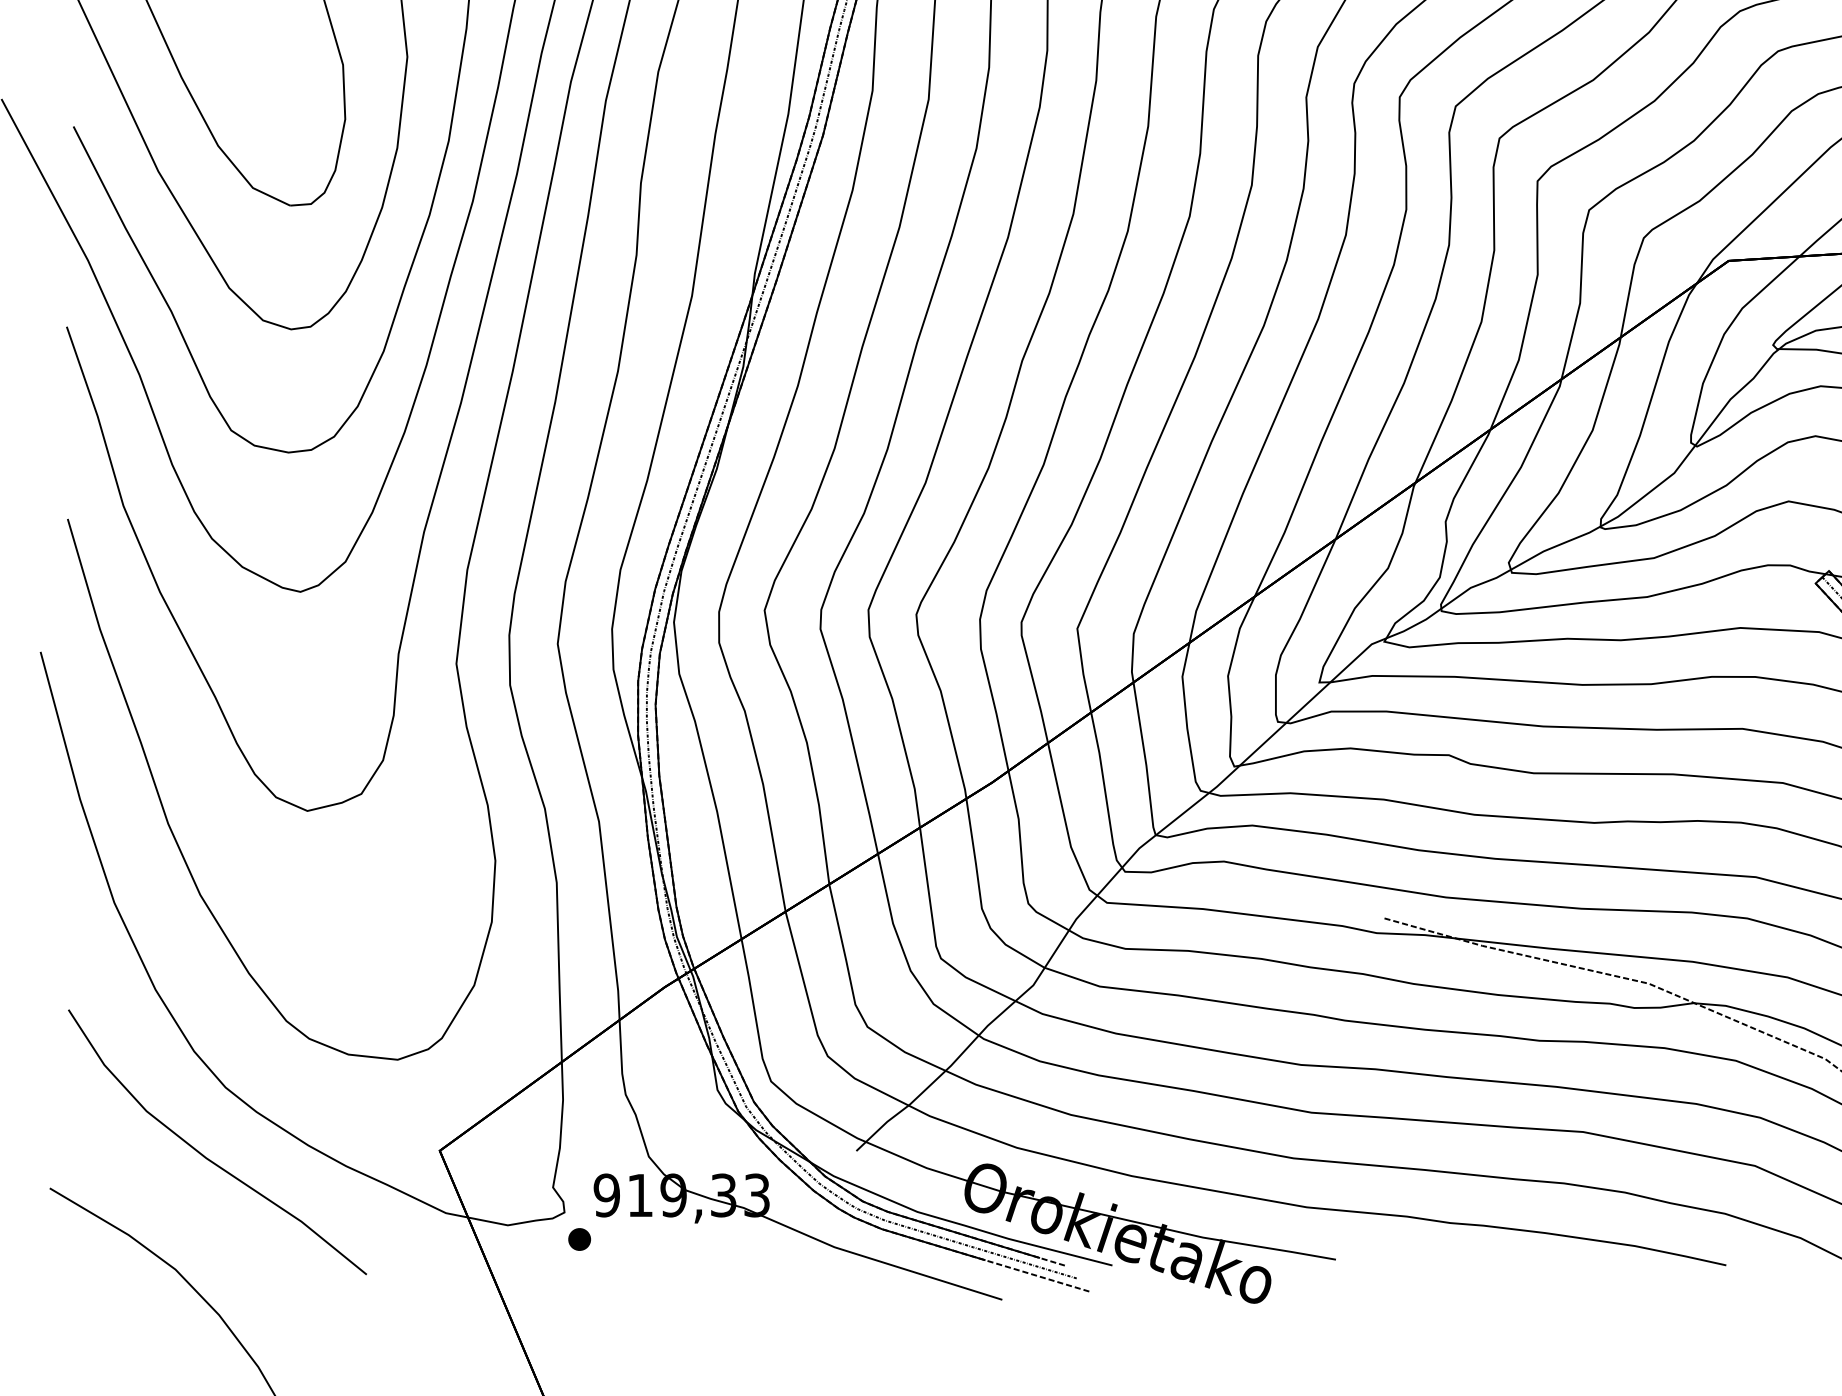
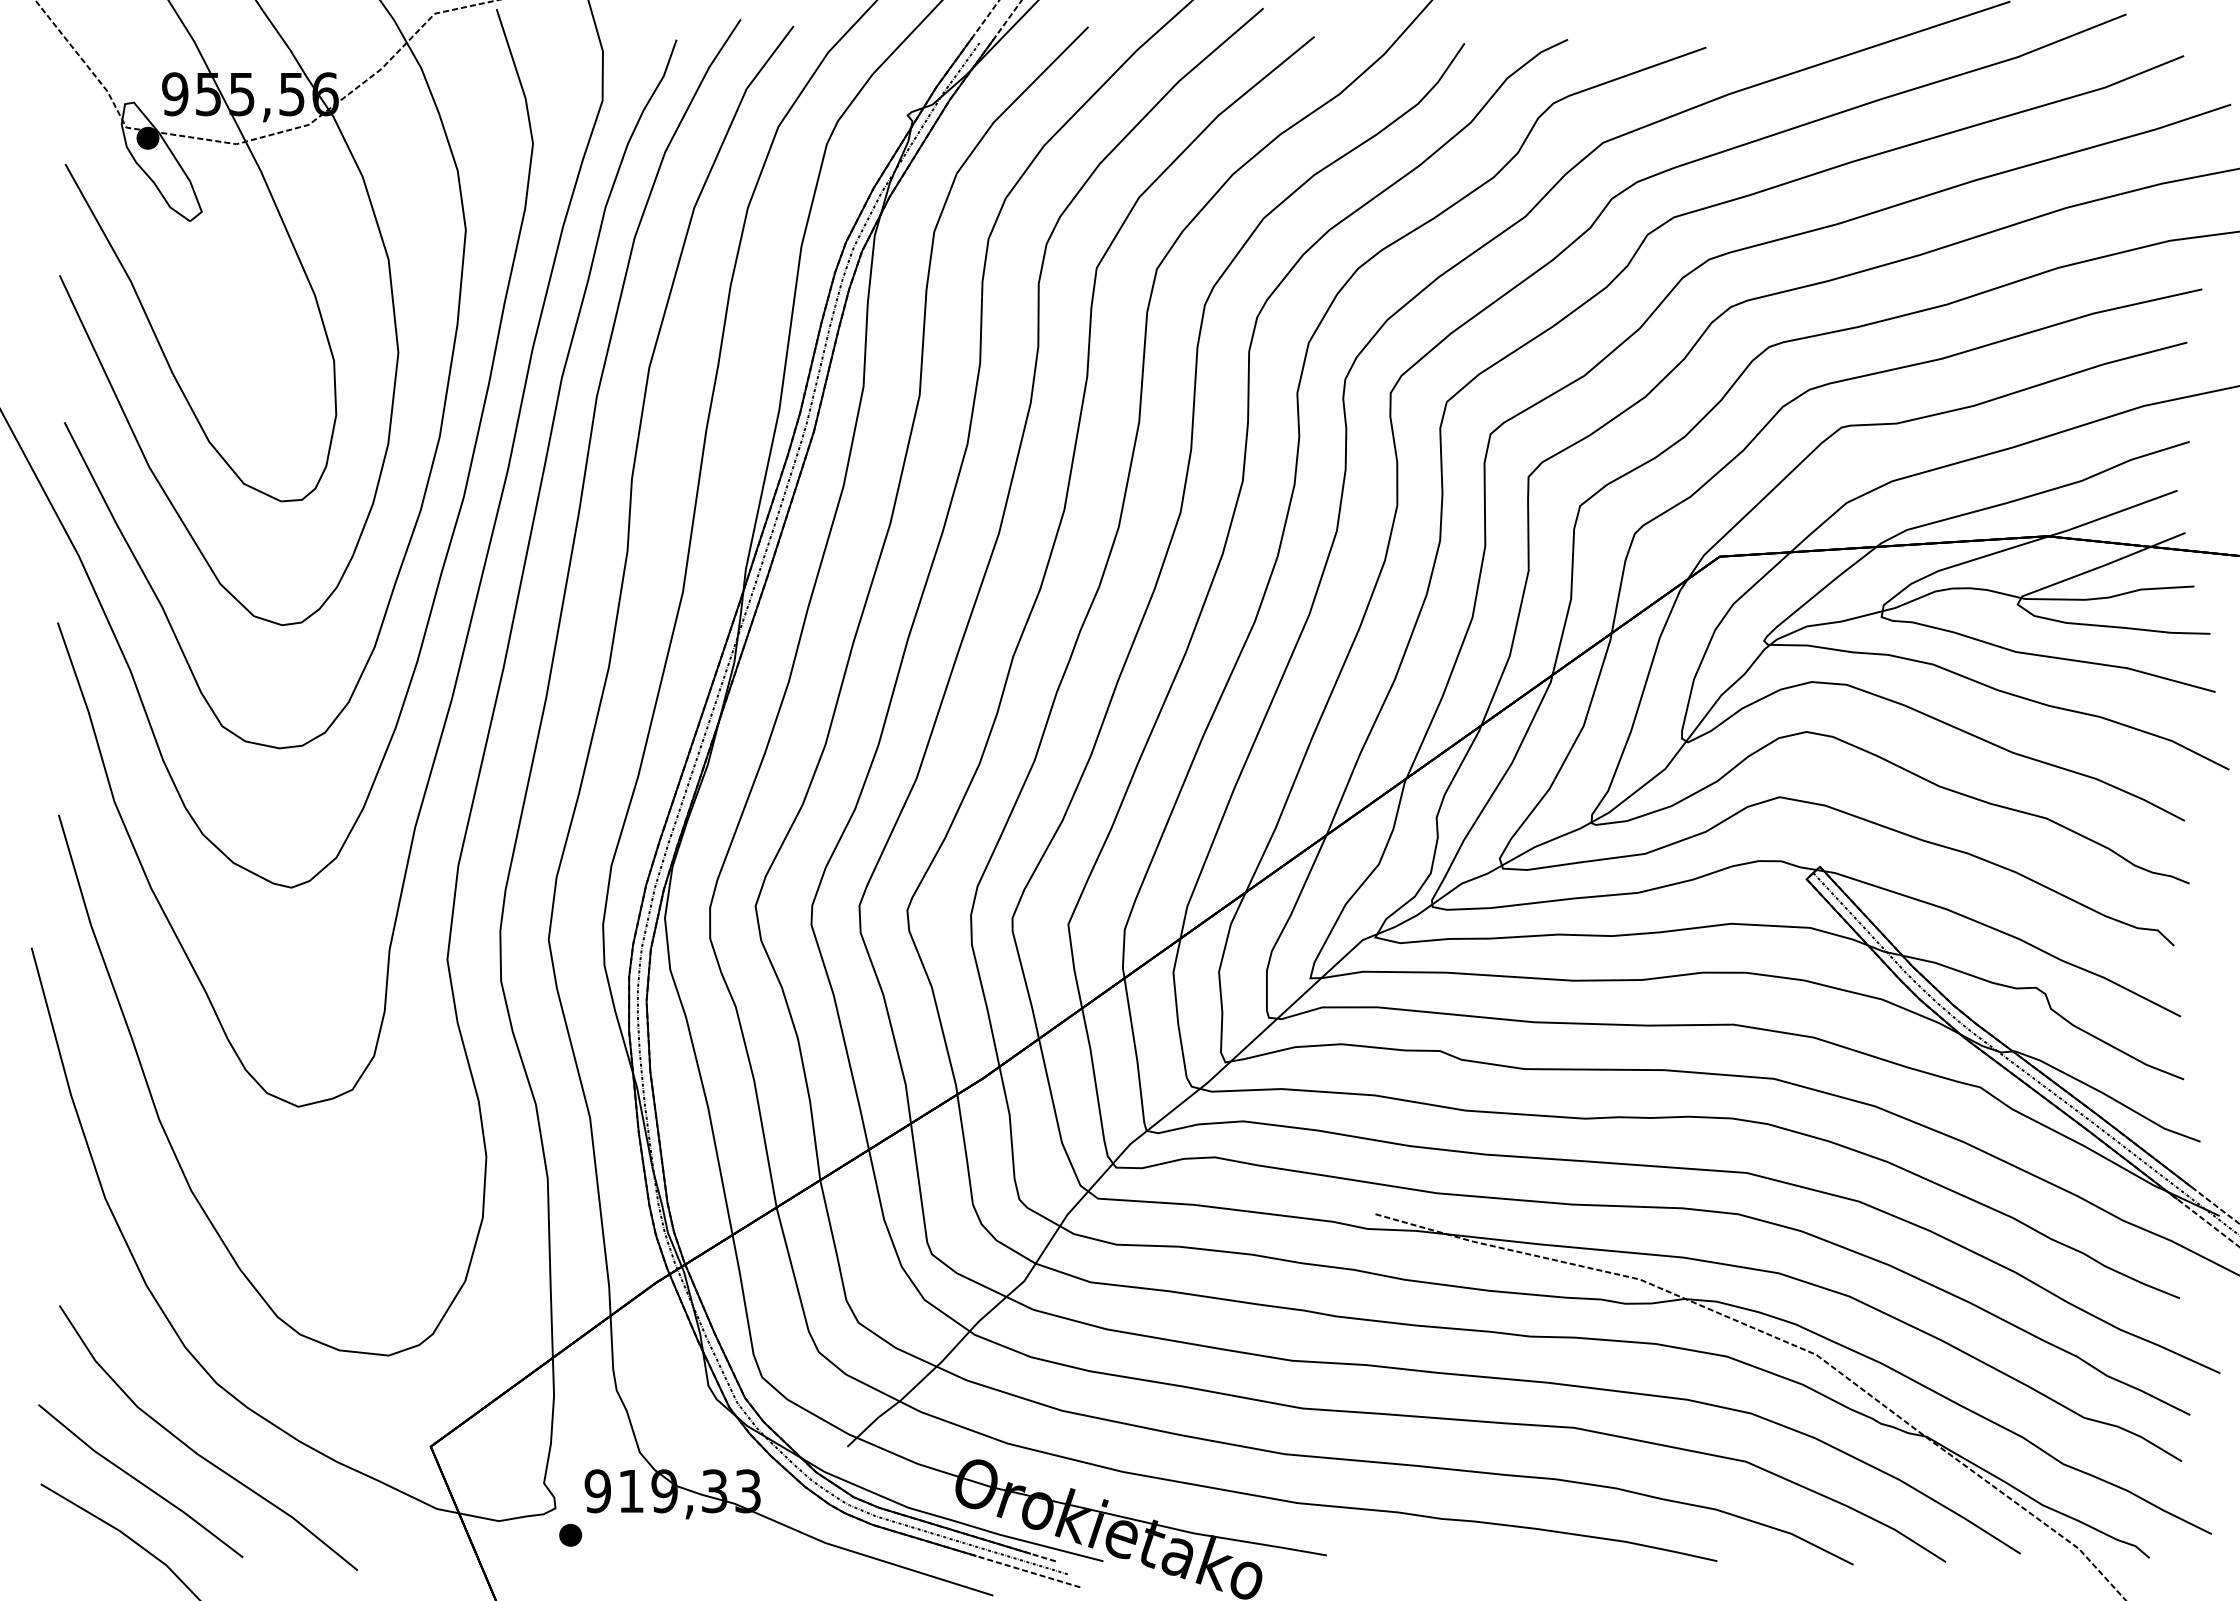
line: (148, 1184) -> (139, 1480), added

